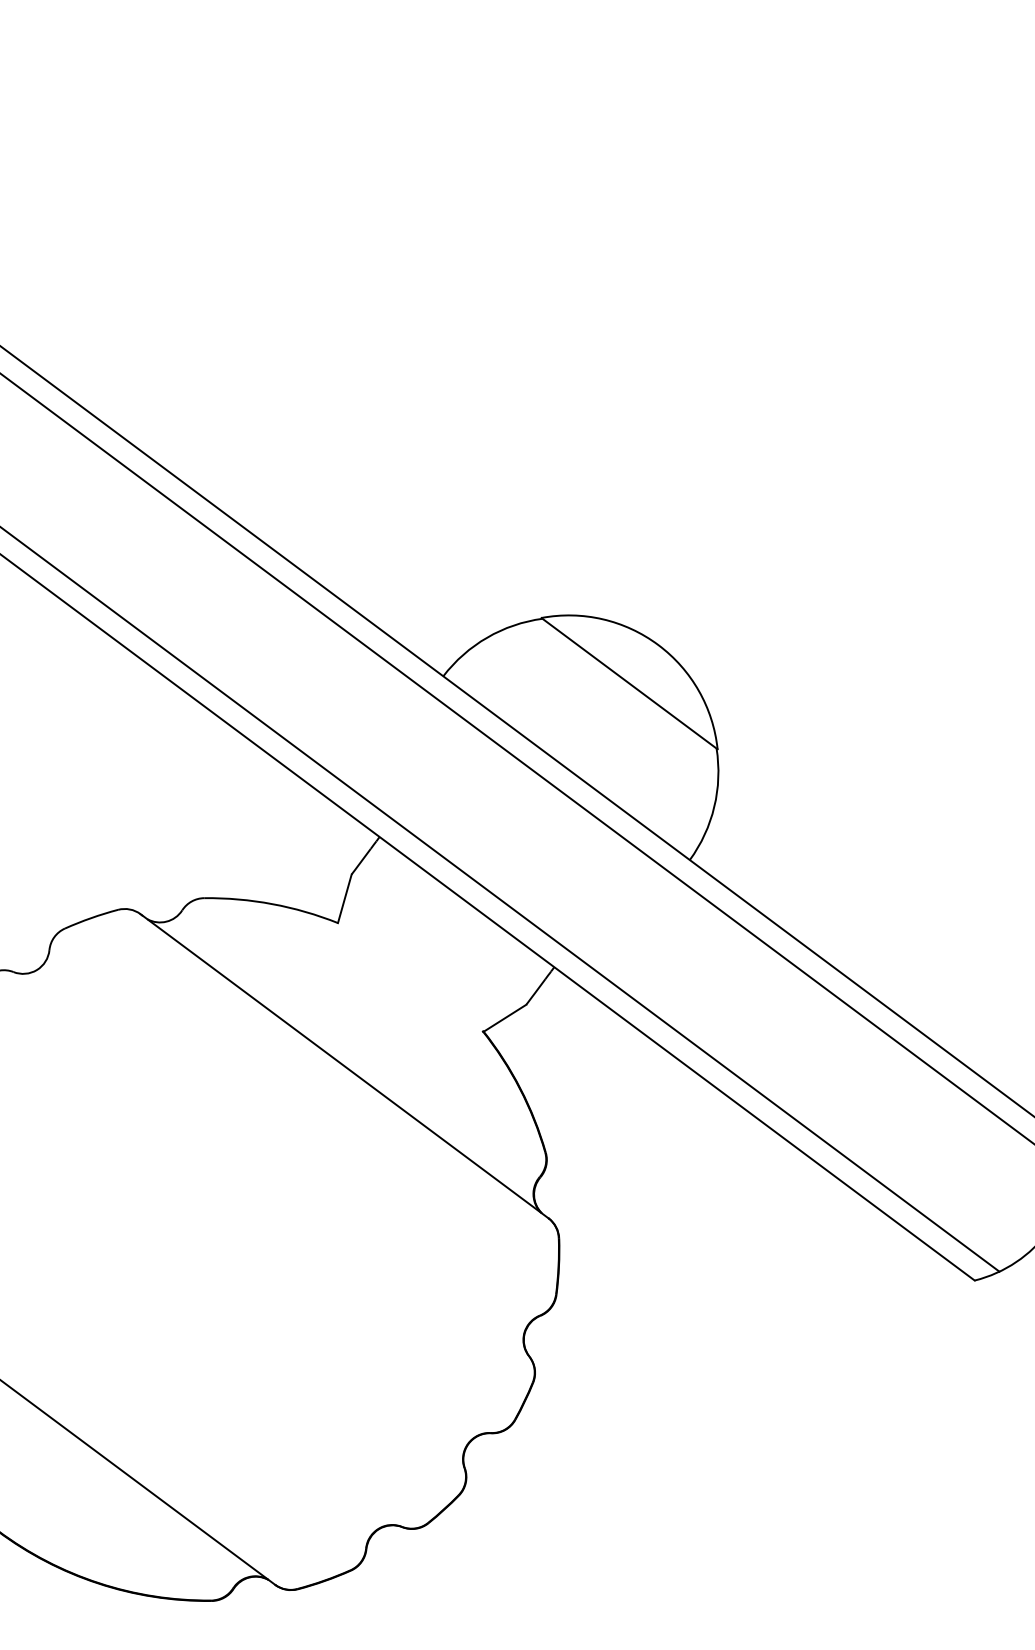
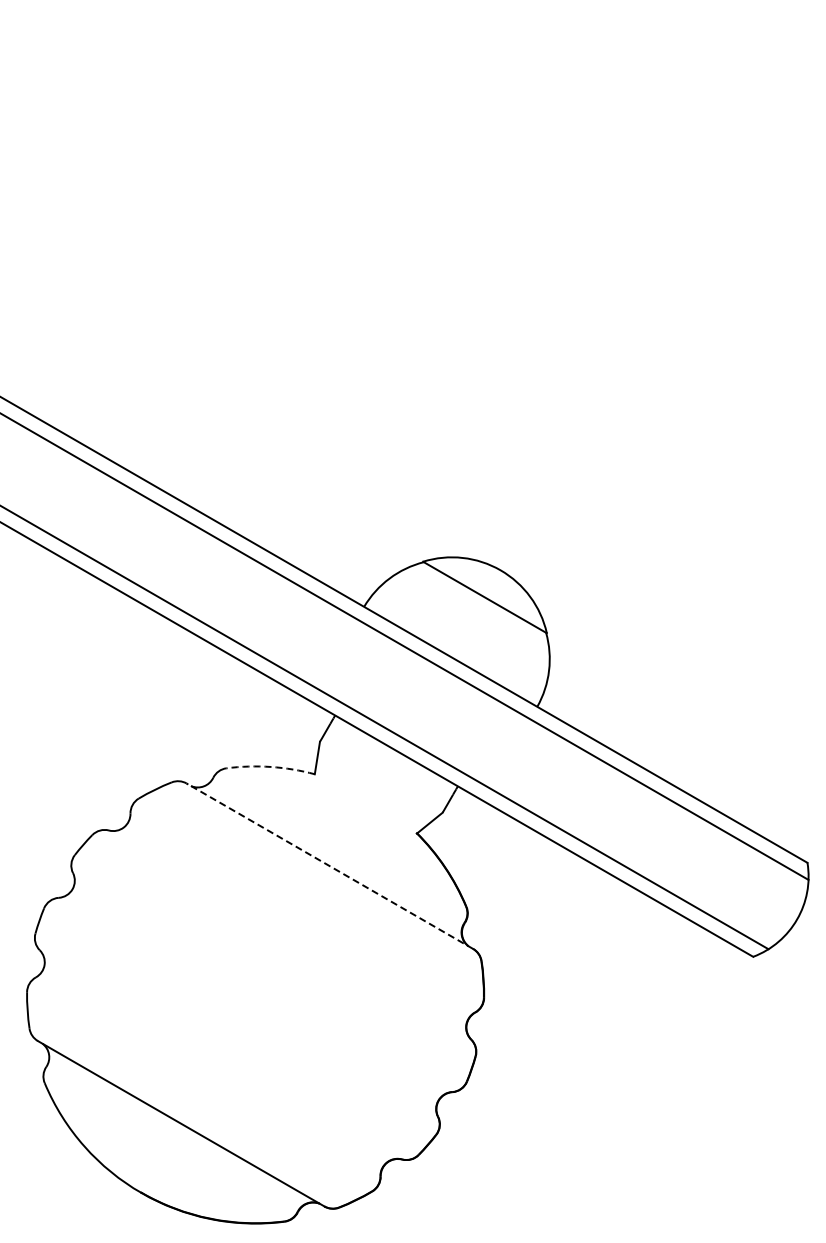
arc: (271, 903) -> (270, 766), solid -> dashed
line: (343, 1066) -> (329, 866), solid -> dashed

